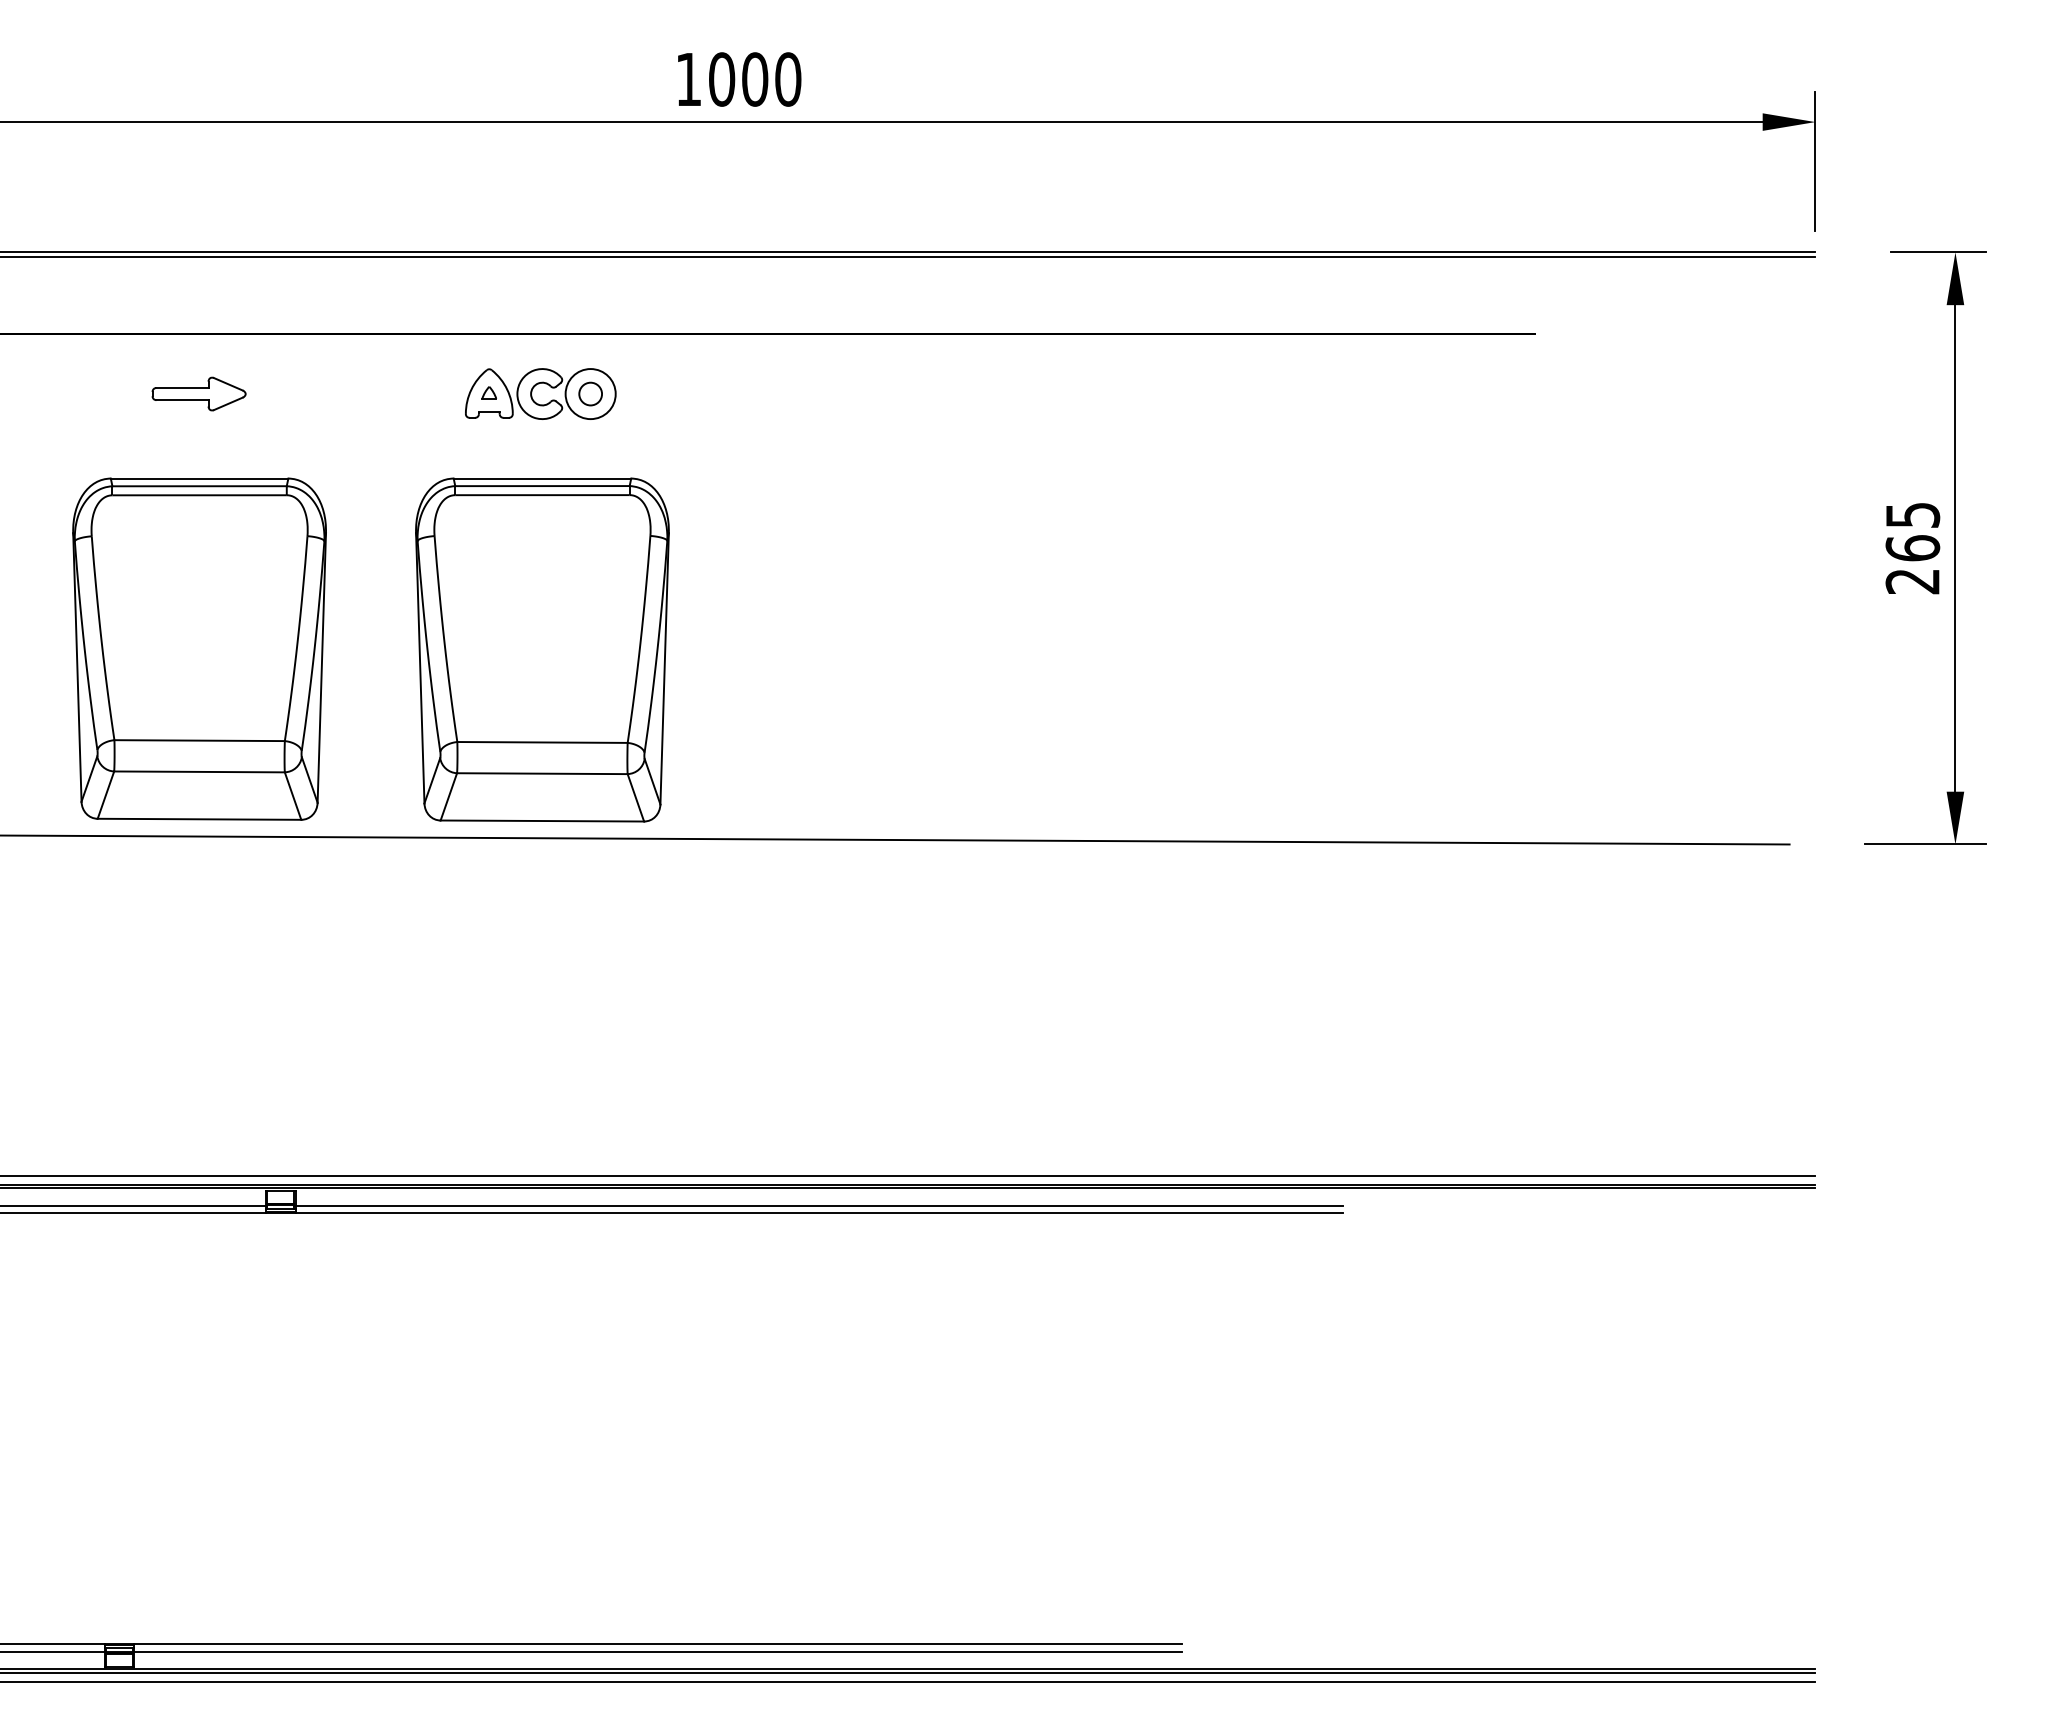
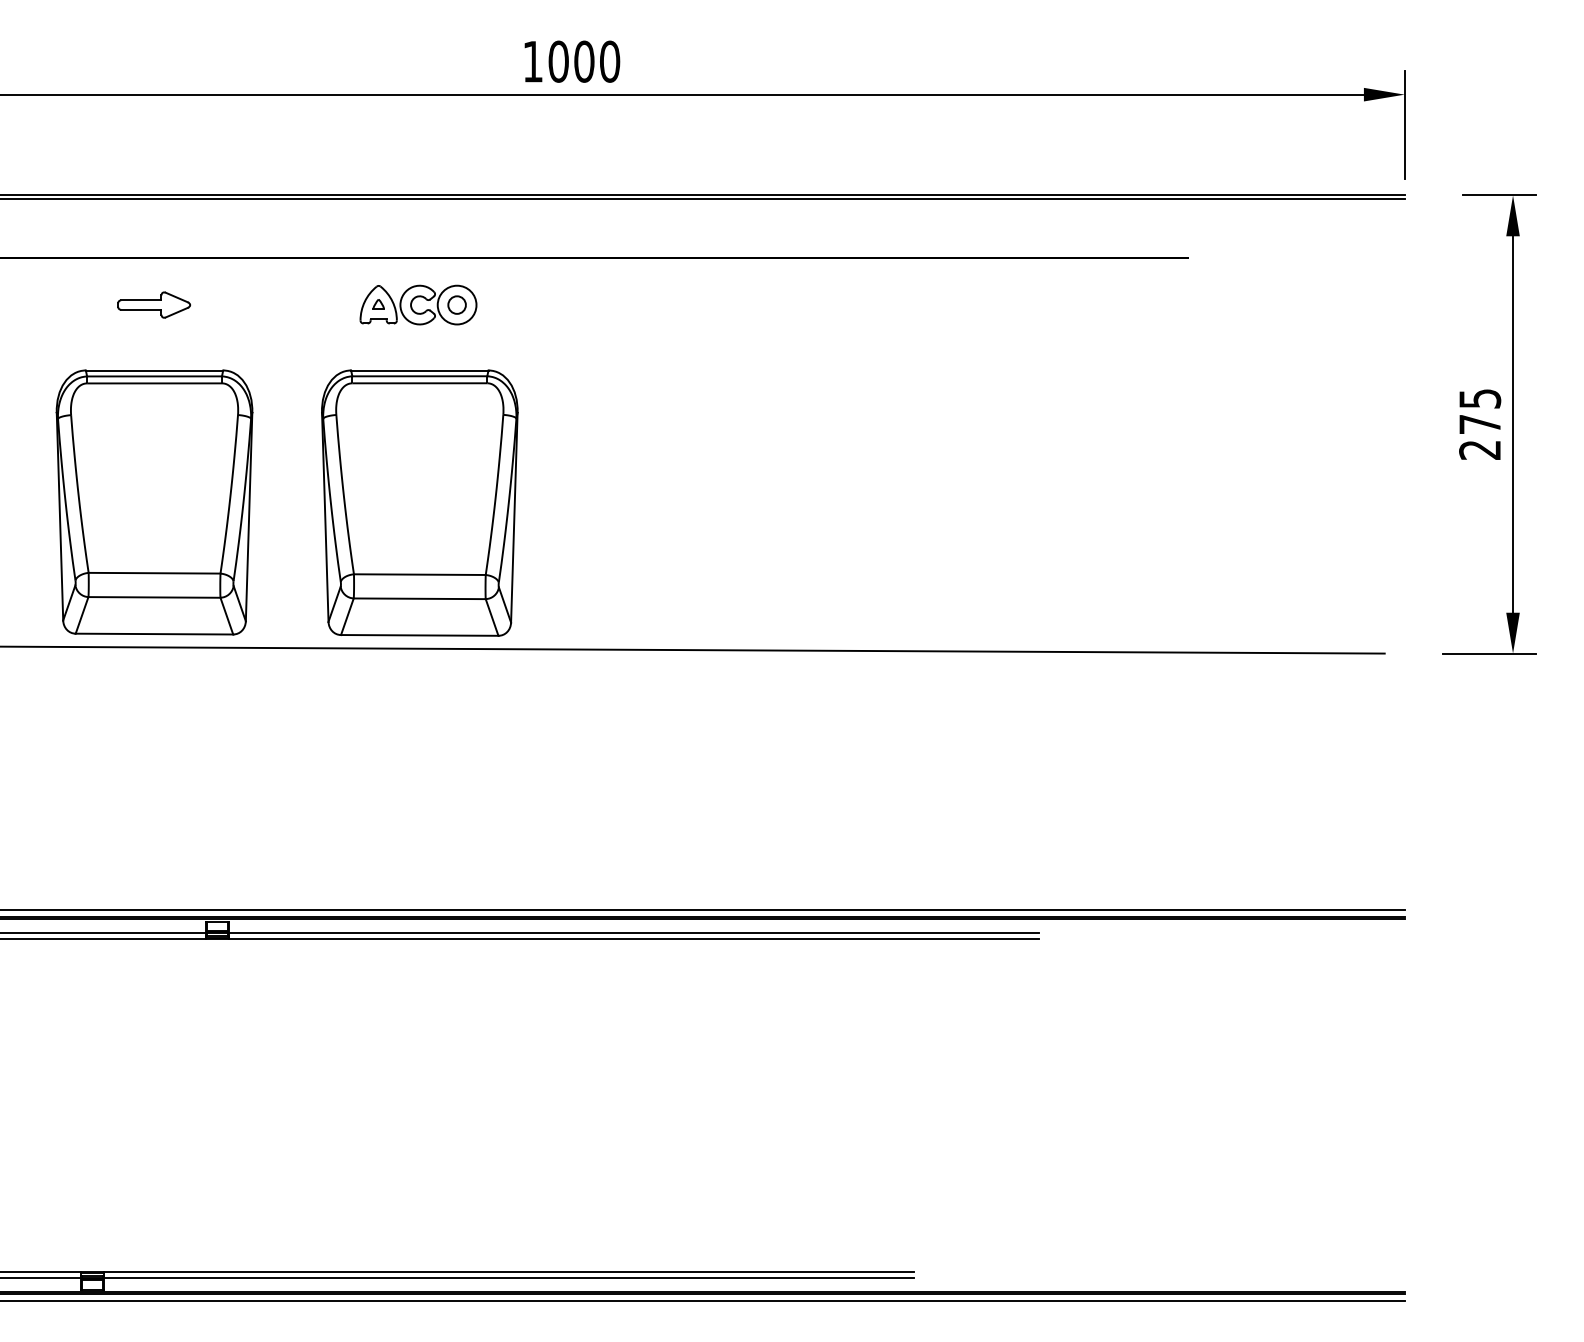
text: (1912, 548) -> (1479, 424), 265 -> 275

